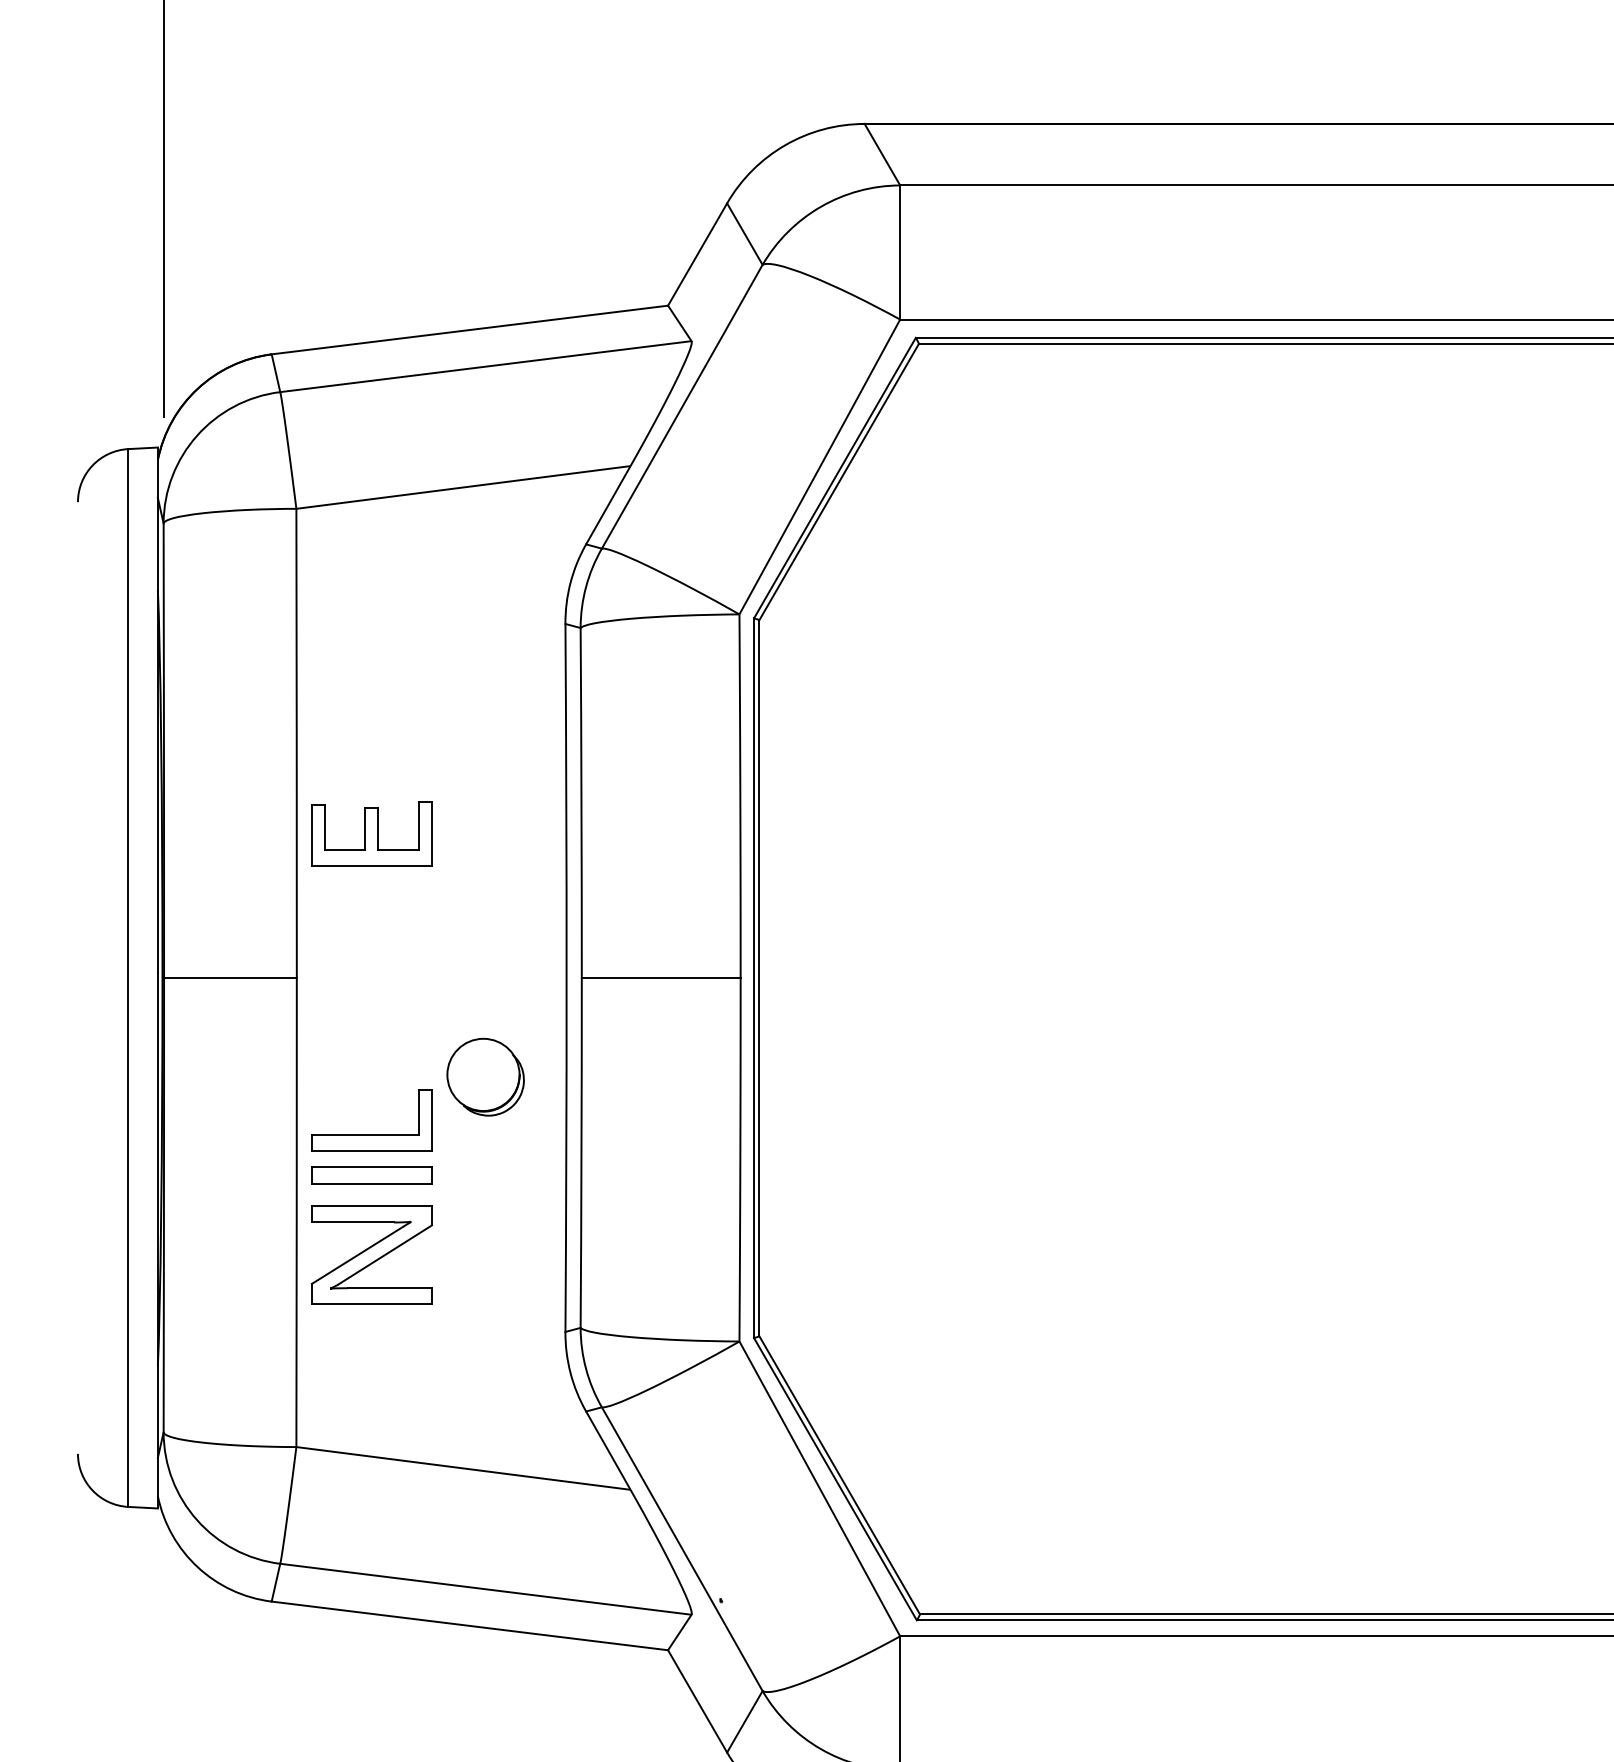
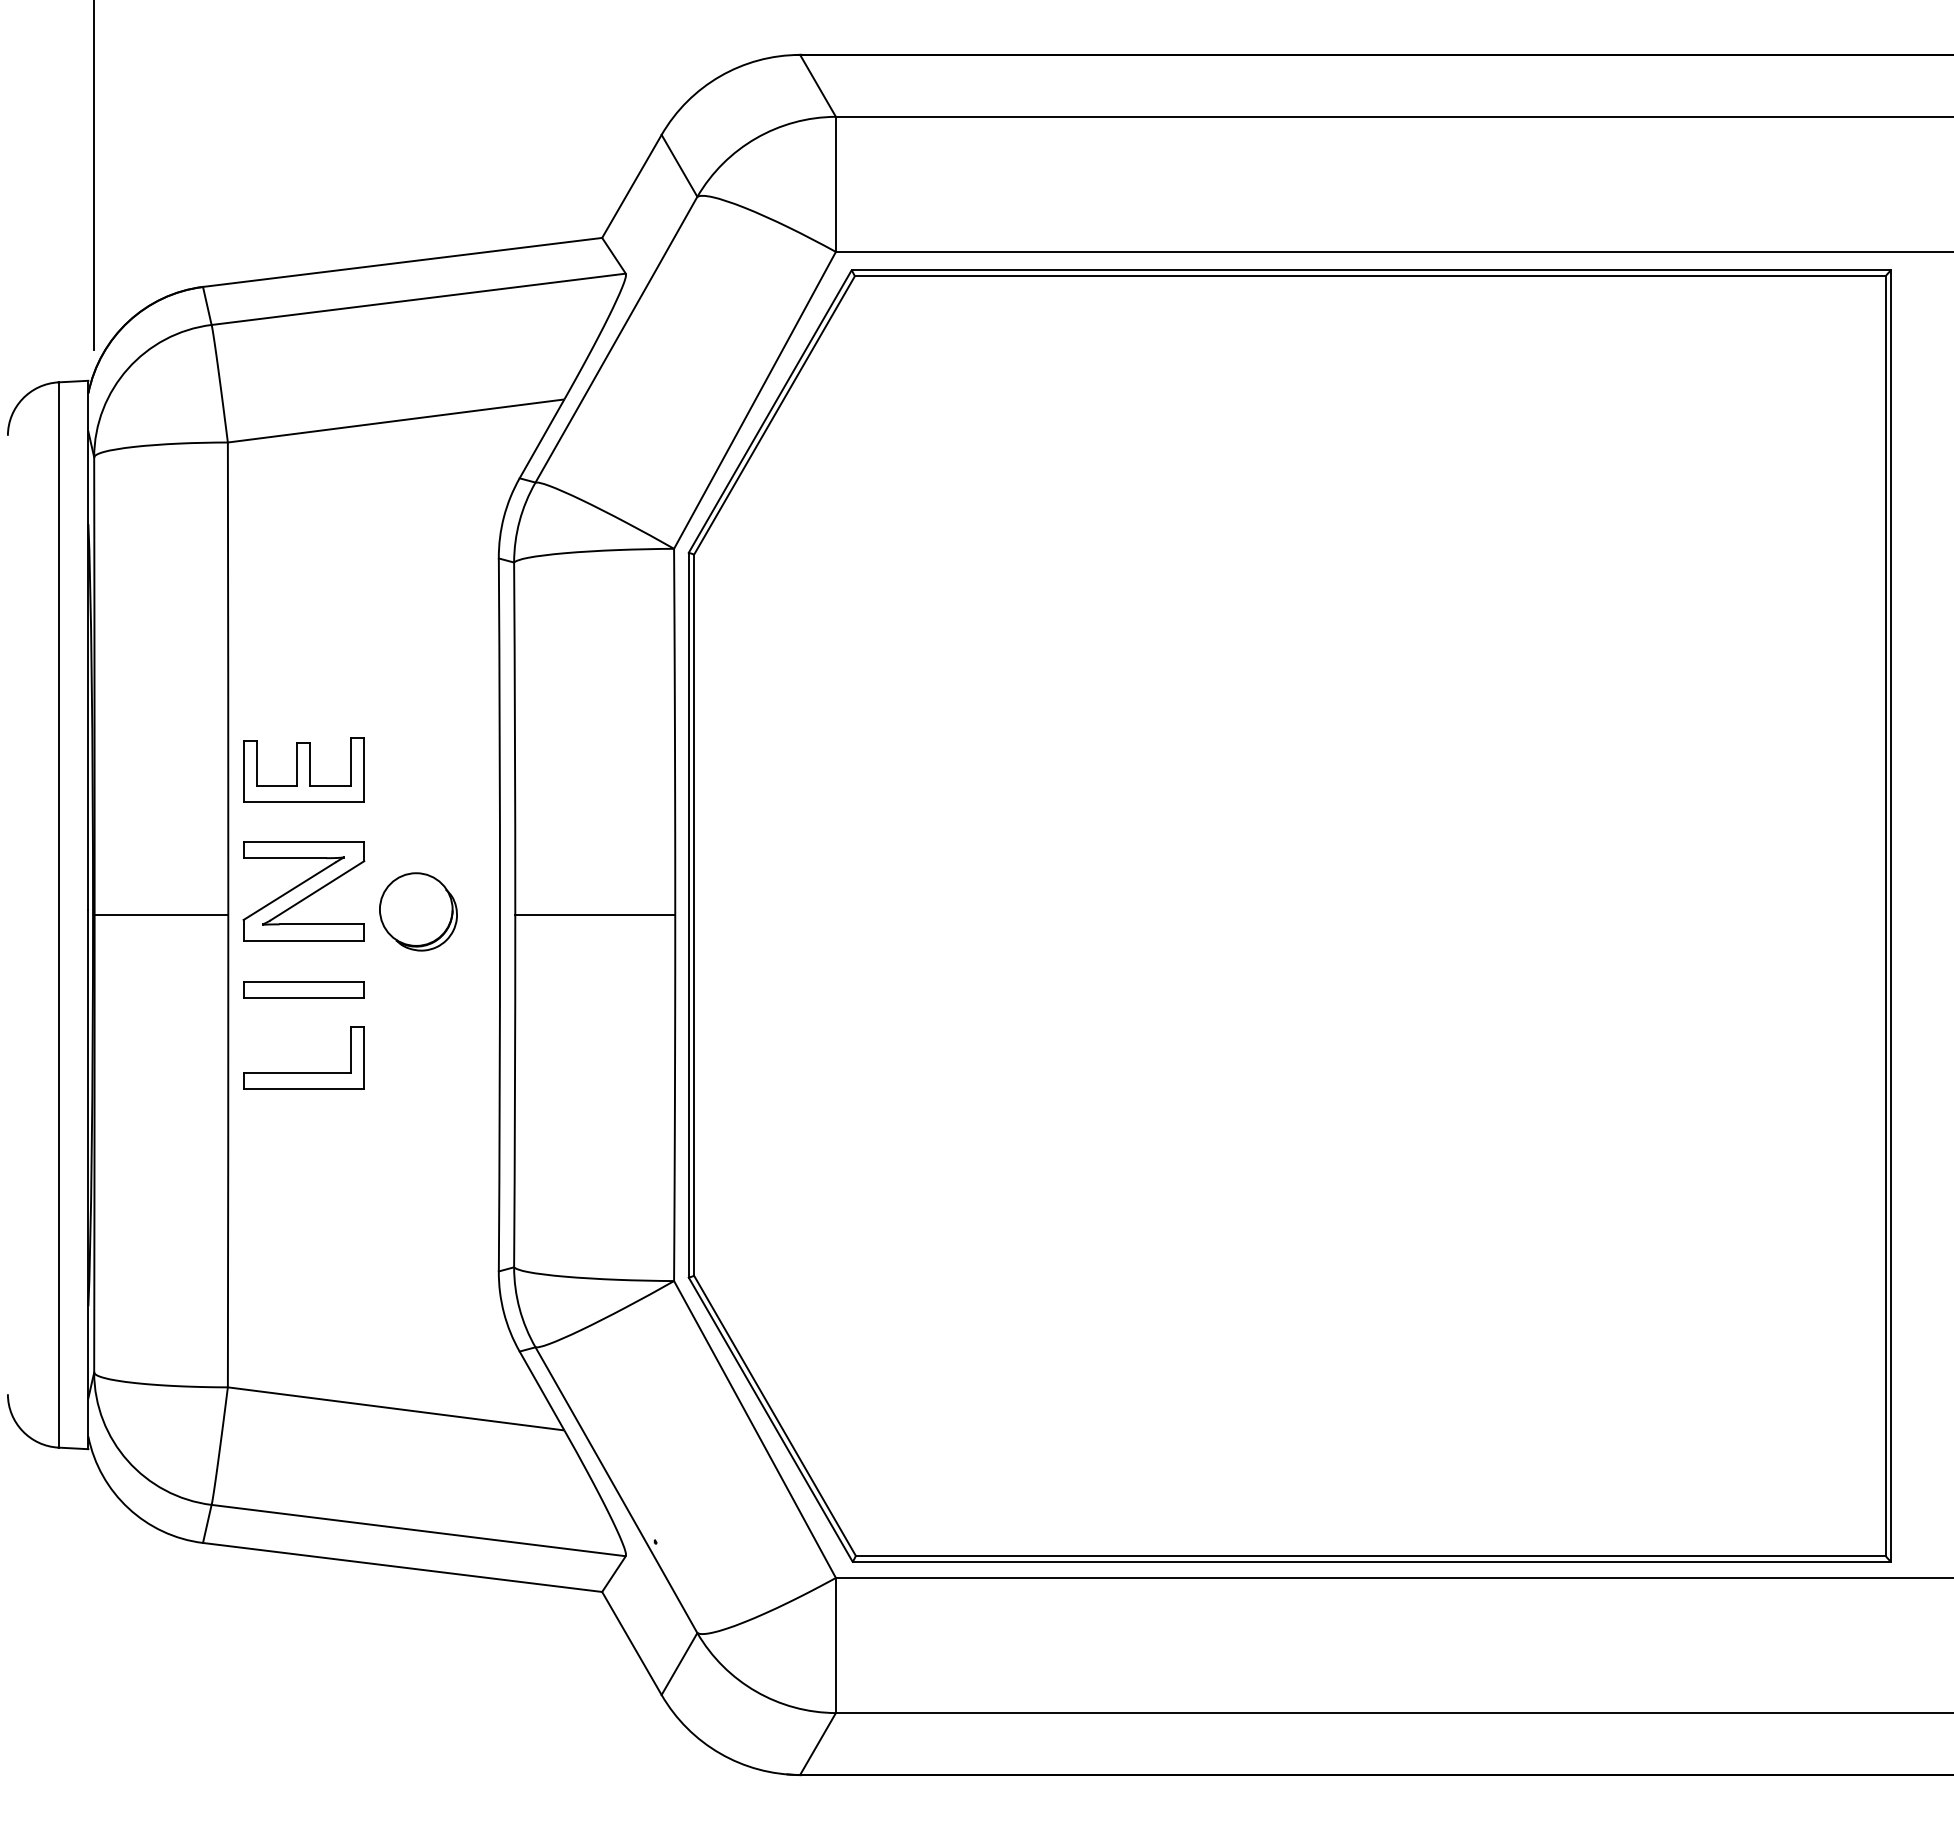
part: (485, 1076) -> (418, 911), moved
part: (371, 1175) -> (303, 989), moved
part: (371, 1255) -> (303, 891), moved

